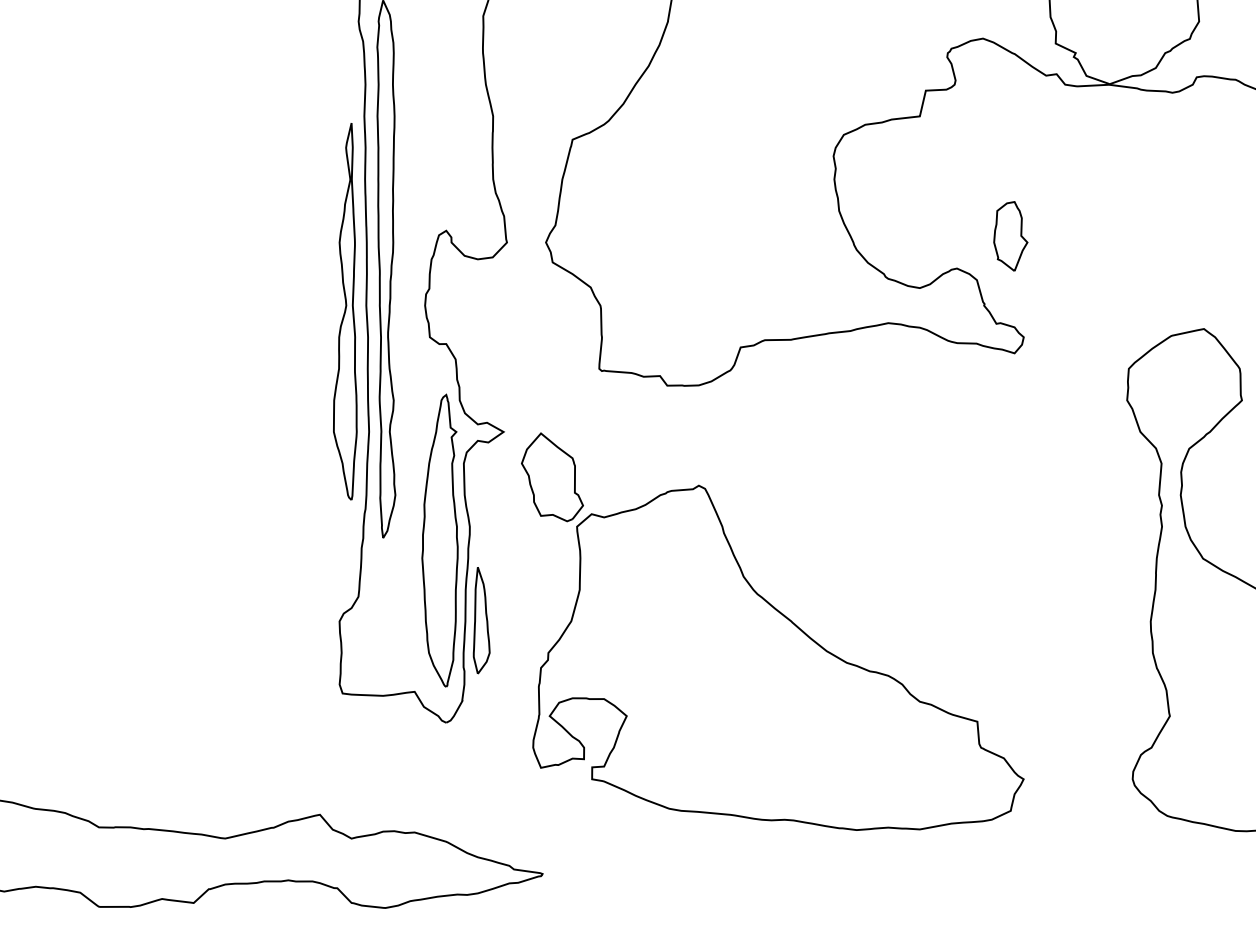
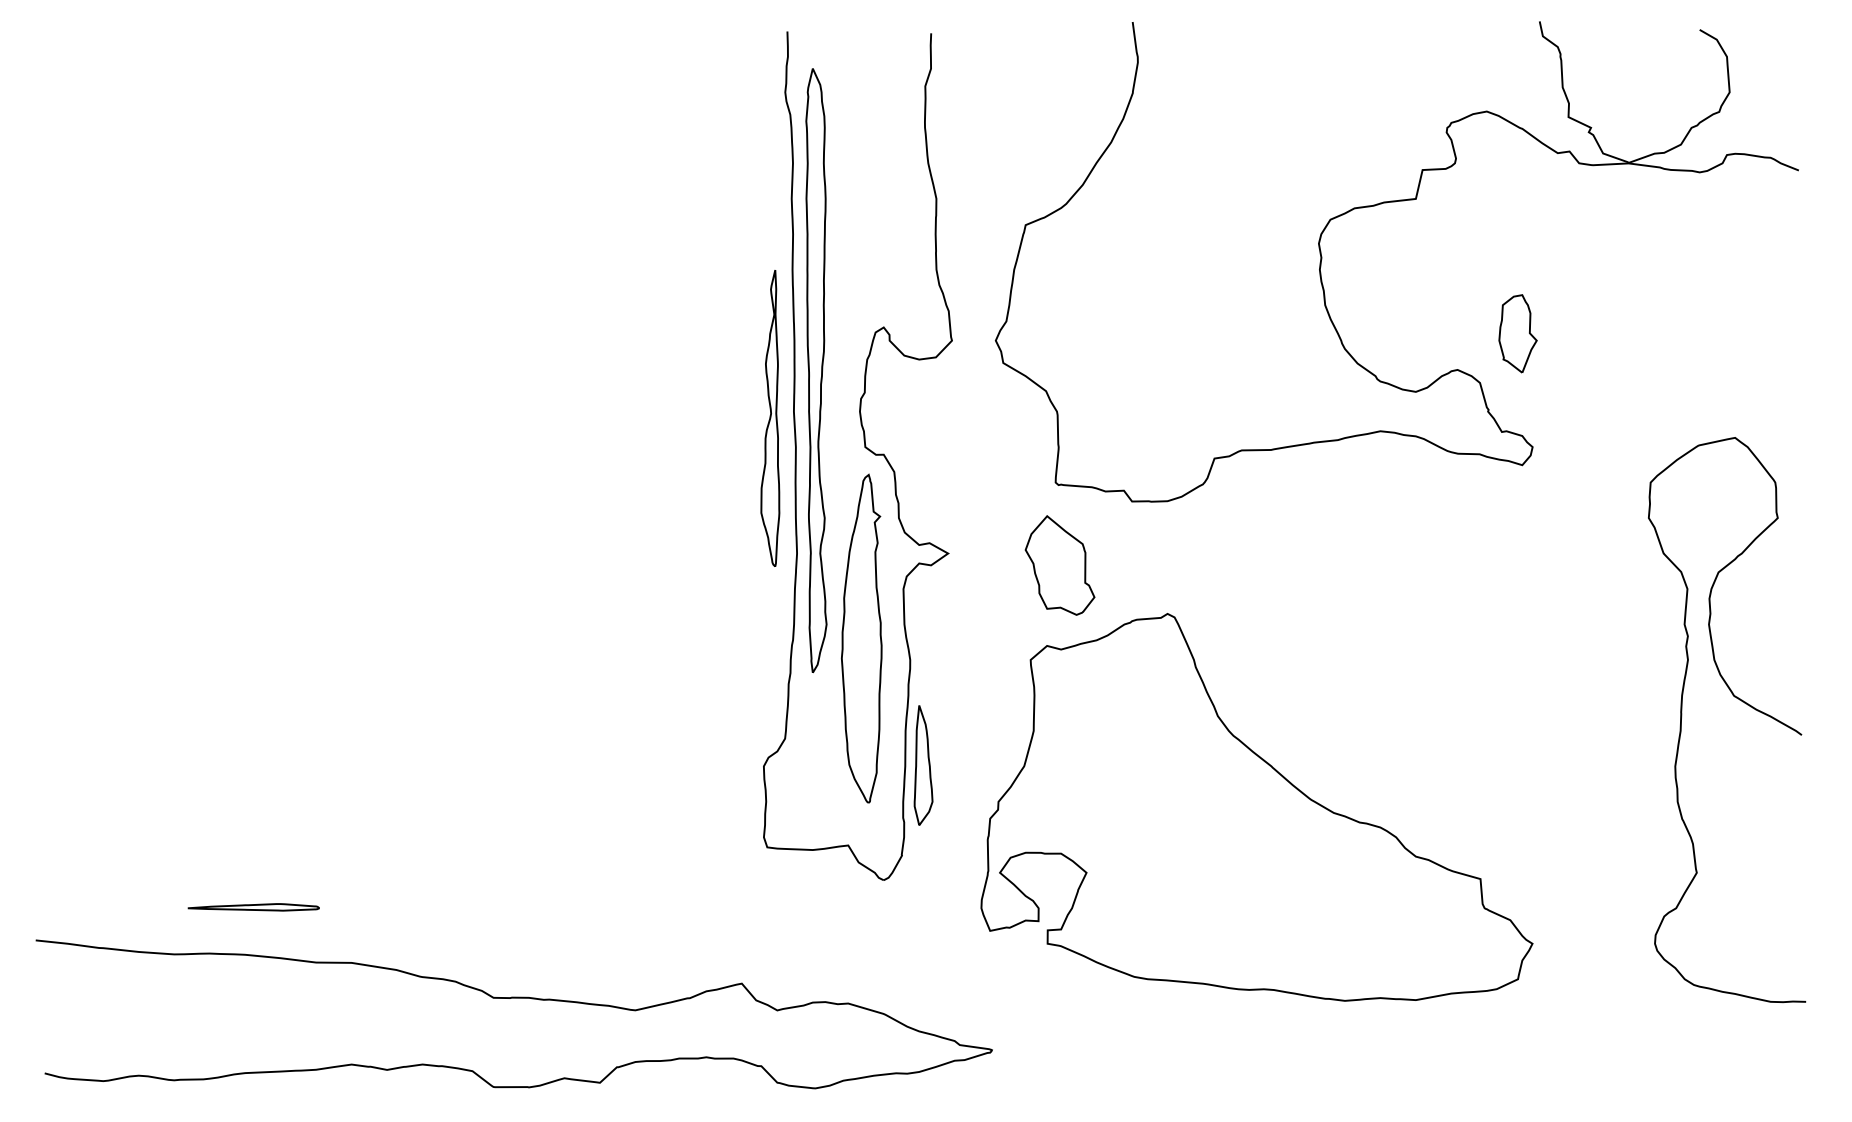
part: (345, 311) -> (770, 418), size x0.7
part: (551, 477) -> (1059, 565), moved
part: (439, 540) -> (861, 638), moved

